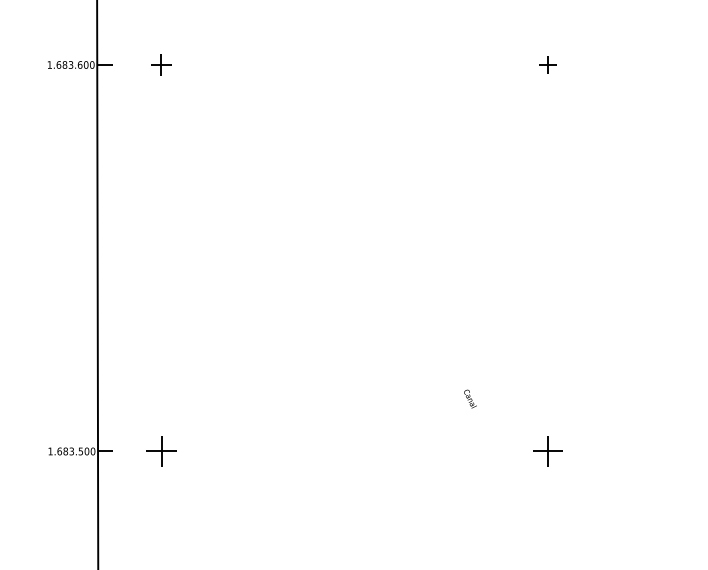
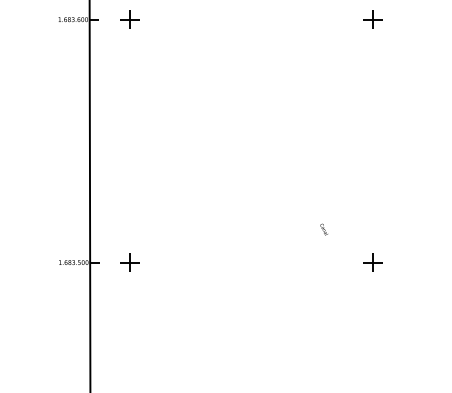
part: (160, 64) -> (129, 19), size x1.43
part: (547, 64) -> (372, 19), size x1.67

